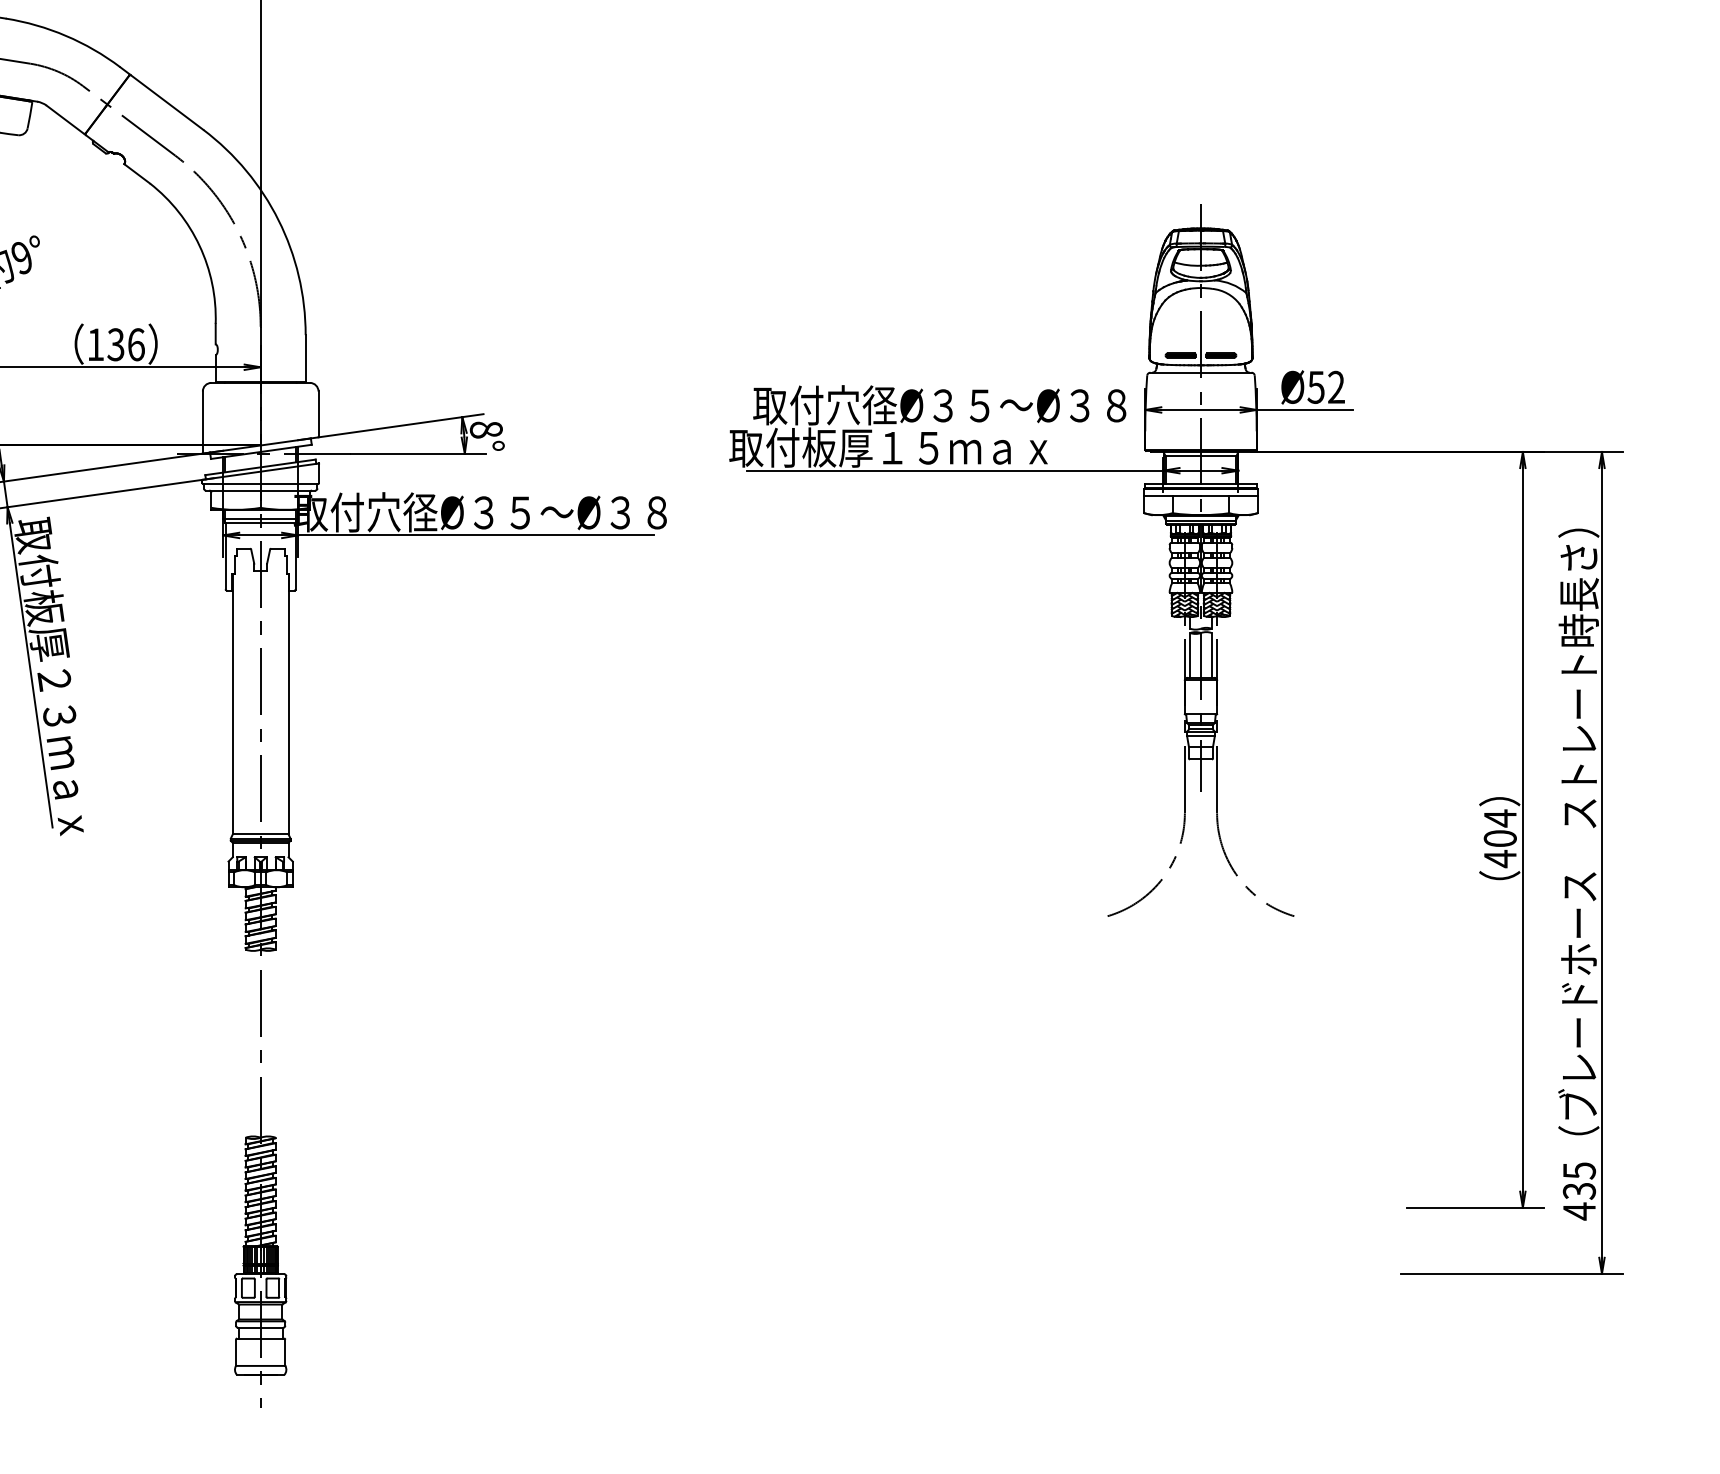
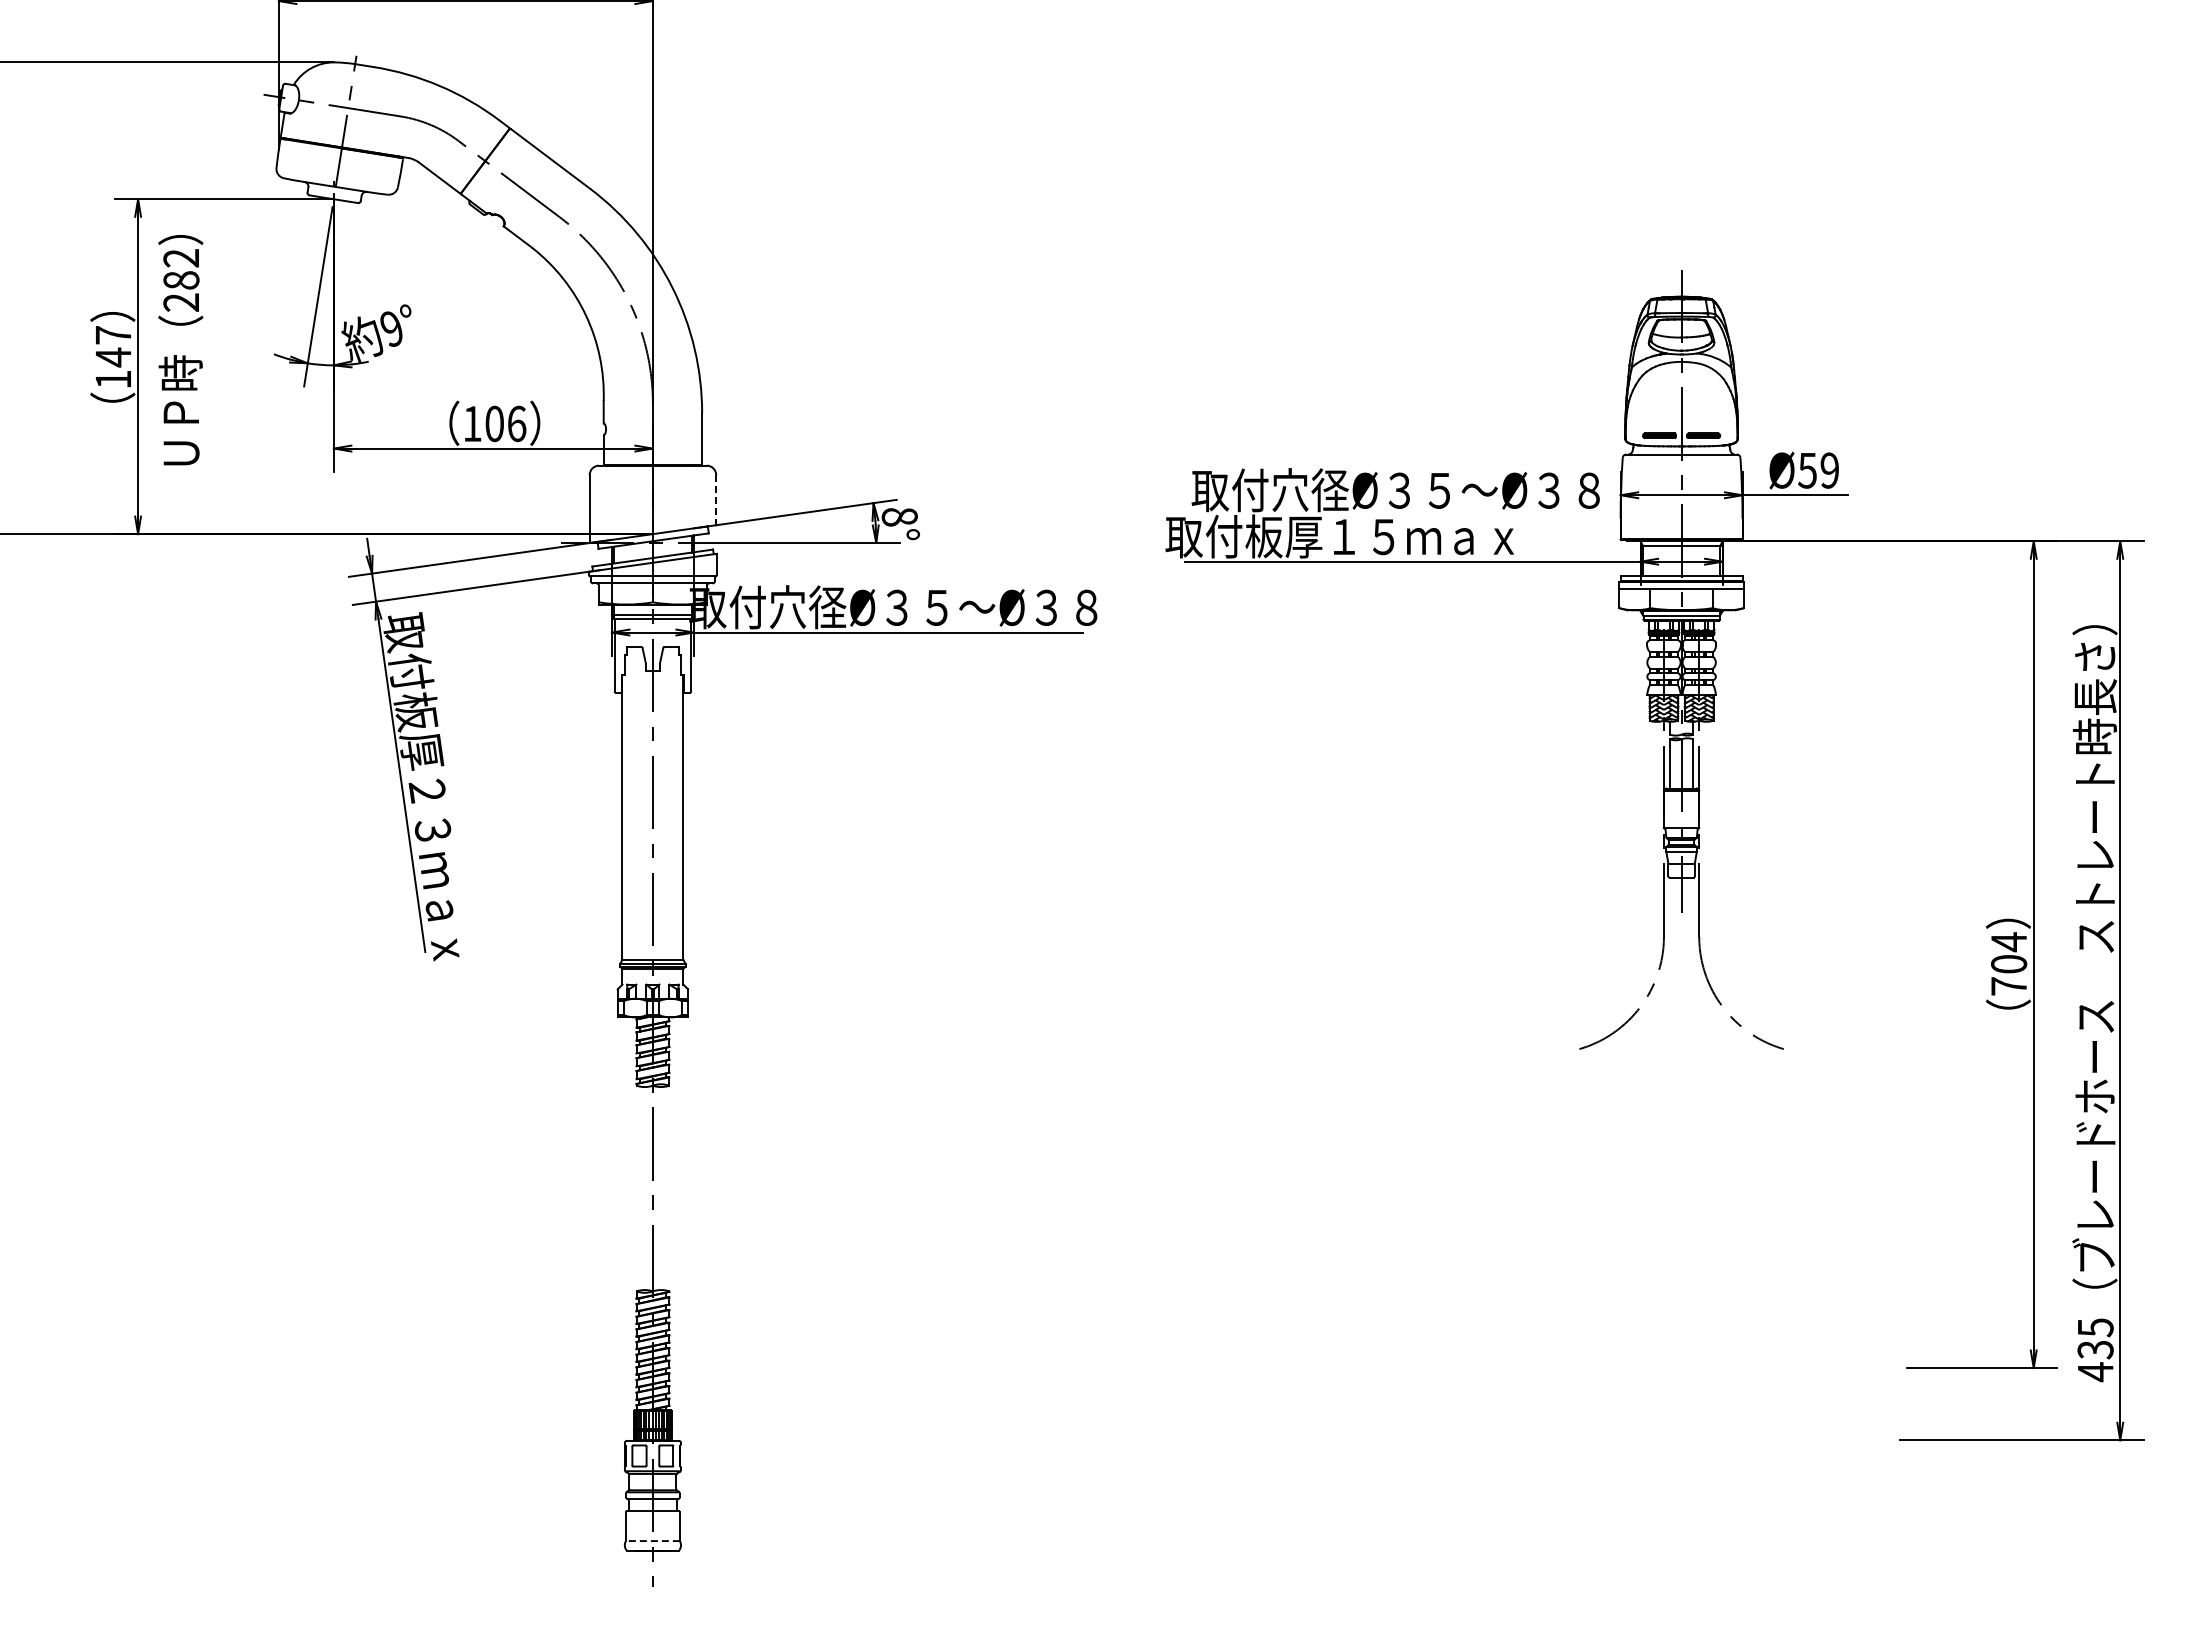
text: (115, 344) -> (494, 423), 136 -> 106
text: (1336, 387) -> (1829, 470), Ø52 -> Ø59
line: (318, 414) -> (716, 500), solid -> dashed
text: (1499, 858) -> (2008, 986), 404 -> 704
line: (260, 1366) -> (652, 1541), solid -> dashed

